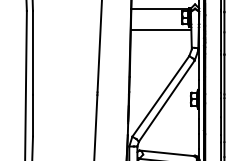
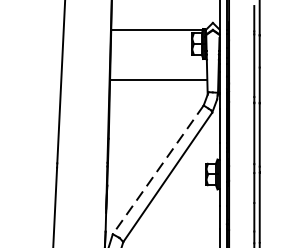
line: (160, 30) -> (157, 80), moved
line: (160, 96) -> (157, 169), solid -> dashed

